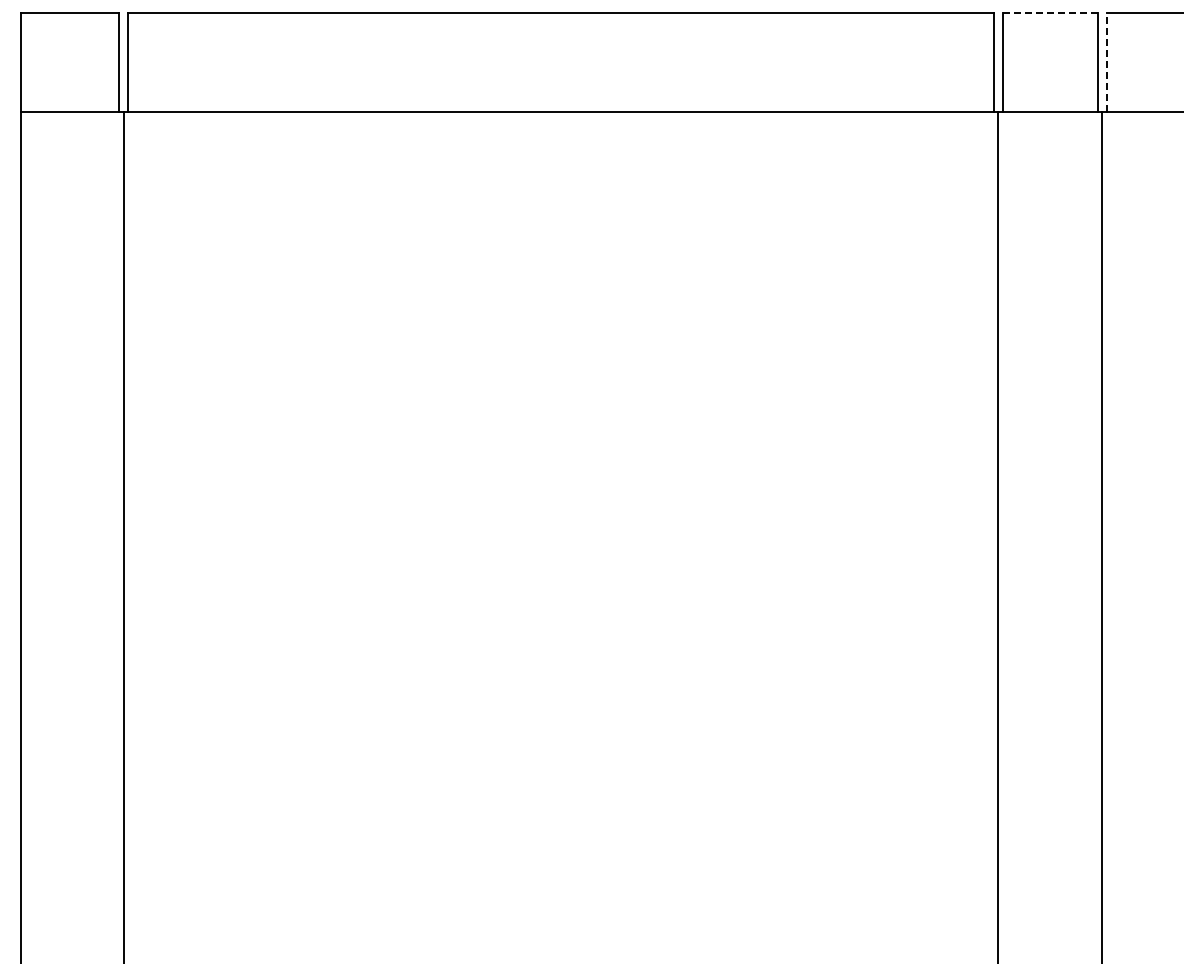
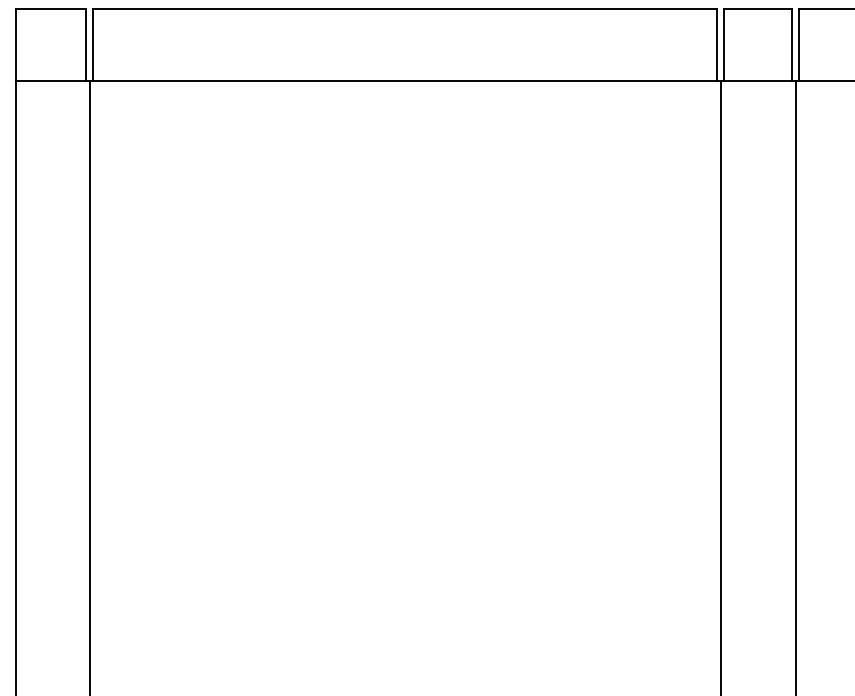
line: (1050, 12) -> (758, 9), dashed -> solid
line: (1106, 62) -> (798, 45), dashed -> solid

